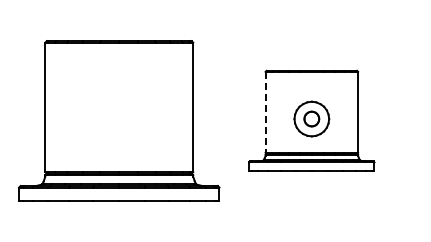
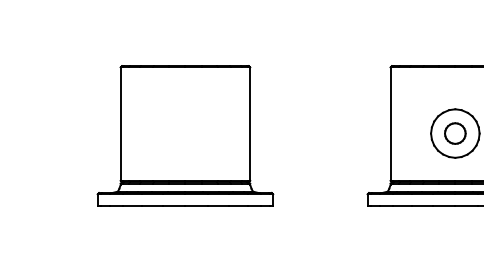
line: (265, 112) -> (390, 124), dashed -> solid
part: (118, 120) -> (184, 135), size x0.62

